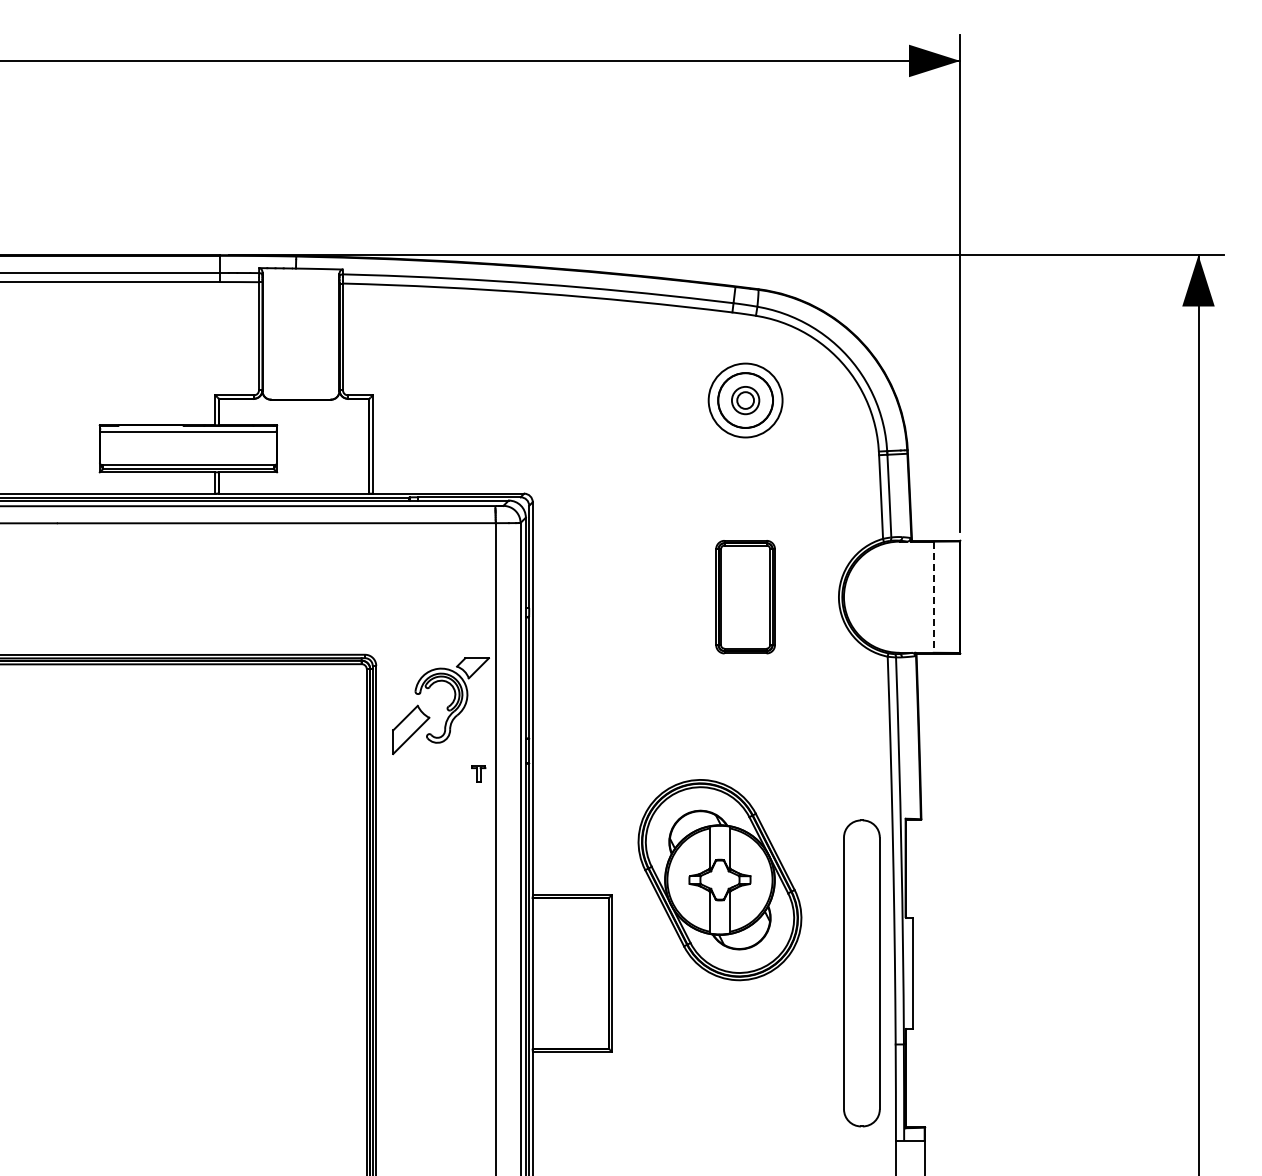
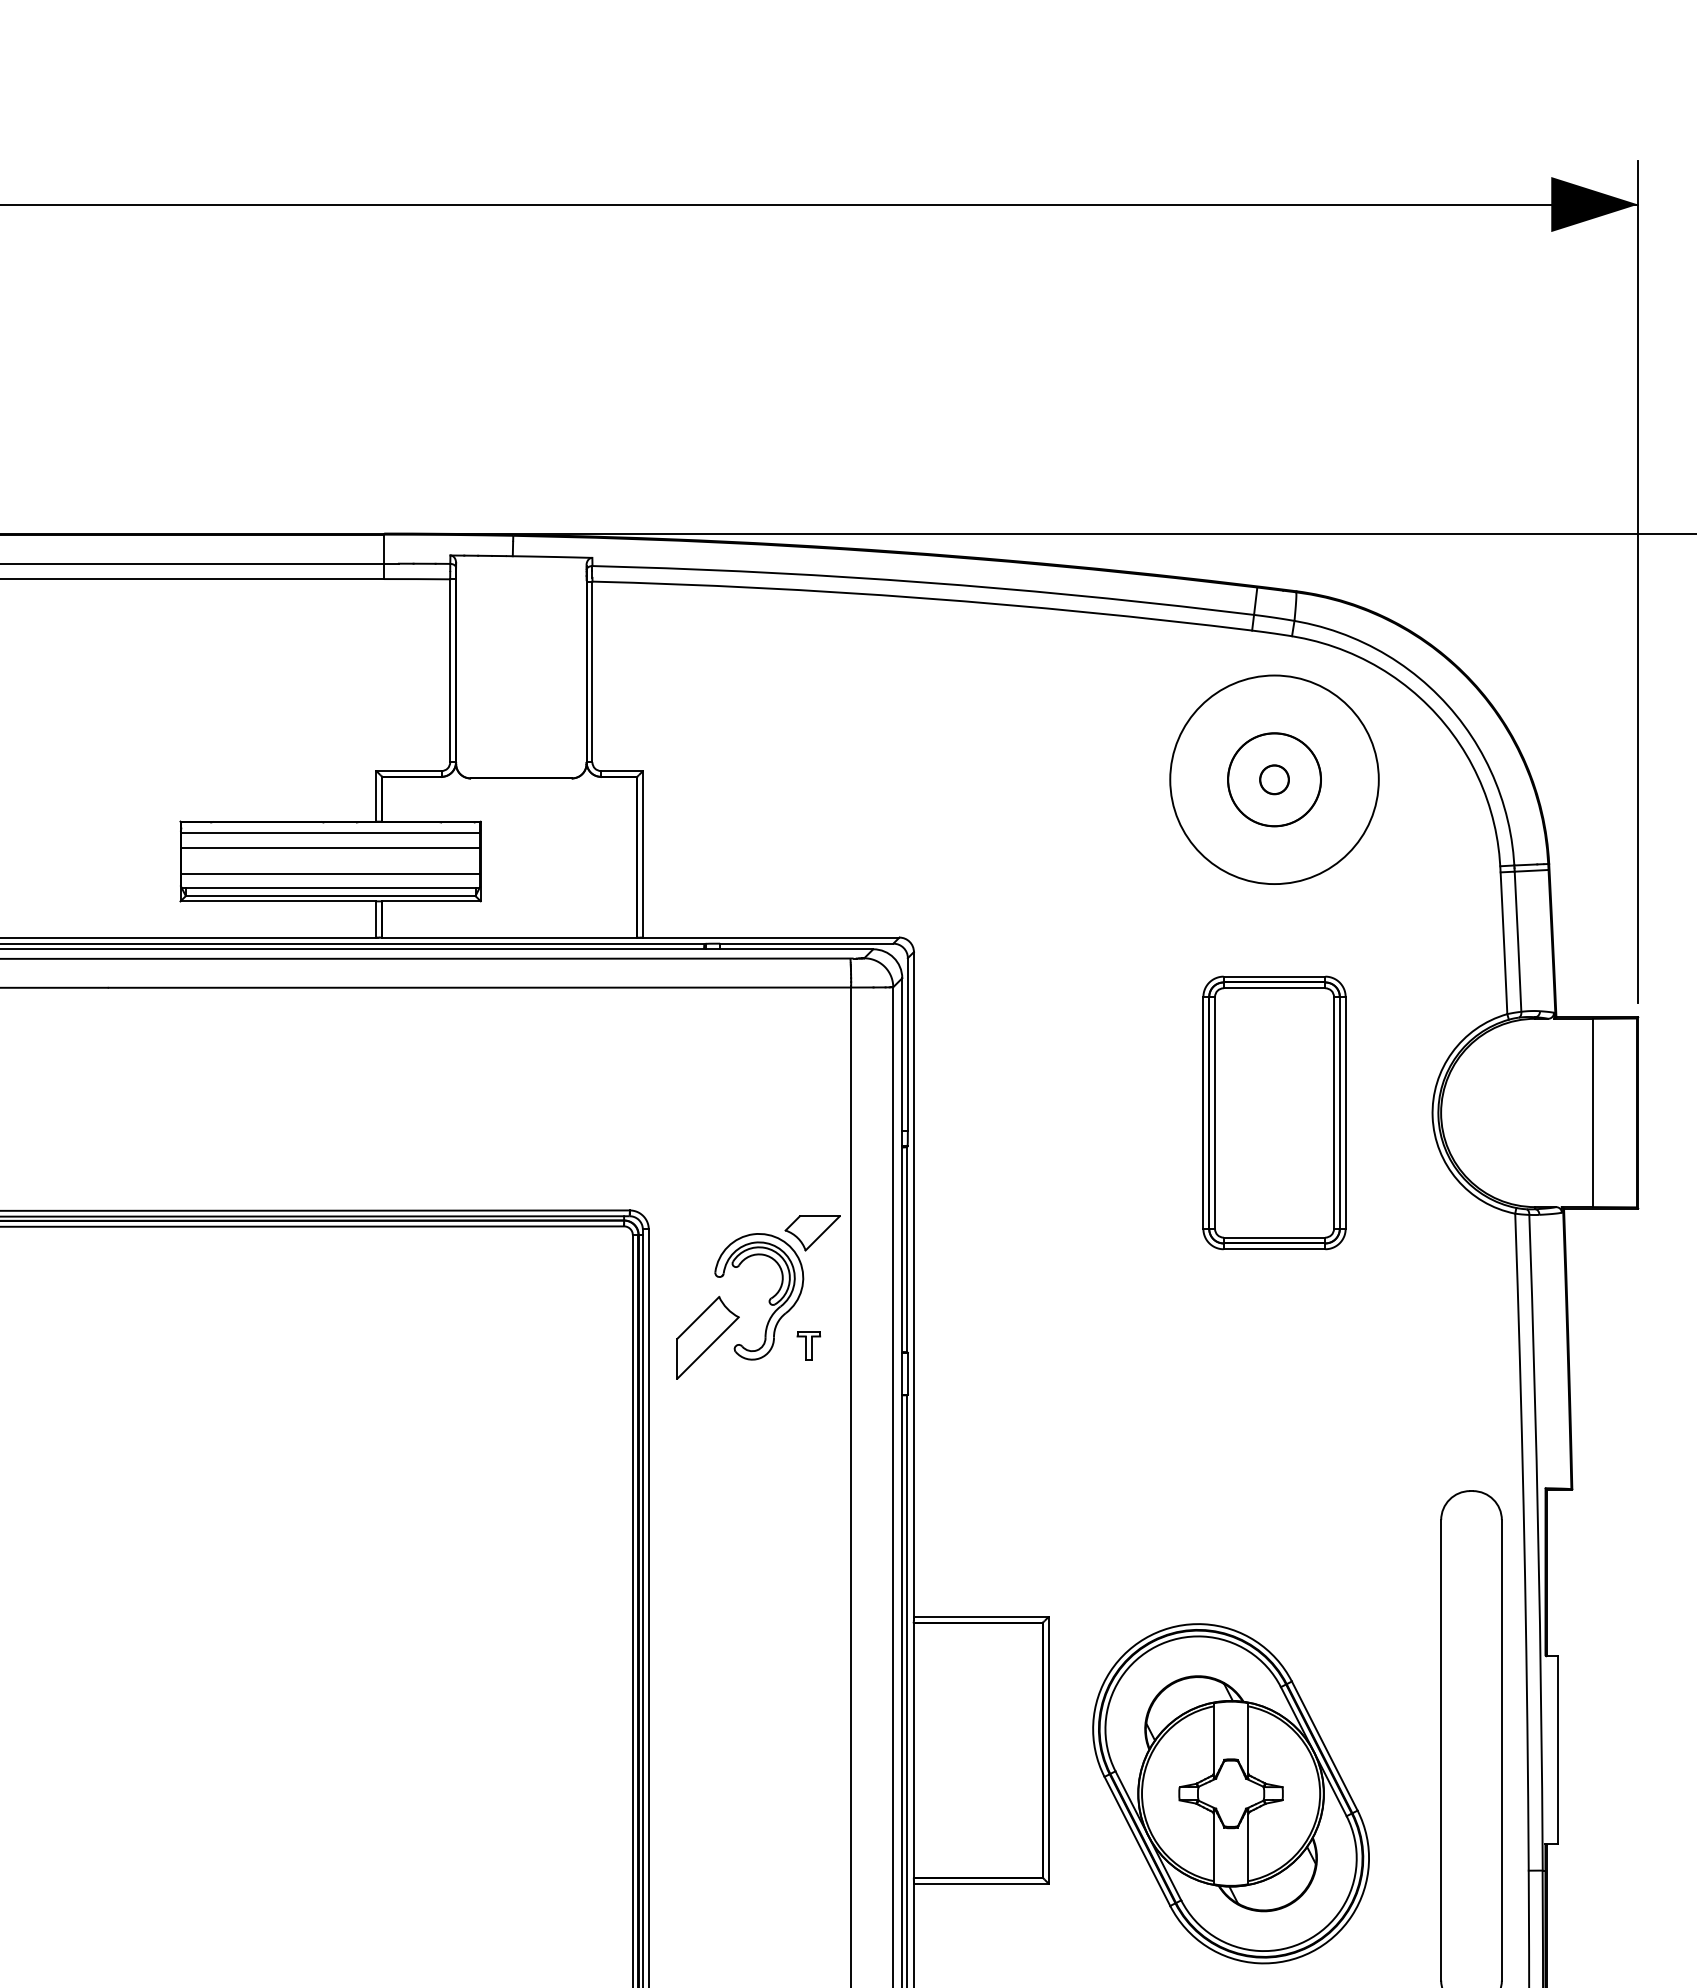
circle: (745, 400) -> (1274, 779), size x0.62
circle: (745, 400) -> (1274, 779), size x1.67
line: (188, 440) -> (330, 847), added
line: (188, 456) -> (330, 874), added
part: (745, 596) -> (1274, 1111), size x1.43
line: (933, 597) -> (1592, 1113), dashed -> solid
part: (478, 773) -> (808, 1345), moved
part: (719, 880) -> (1230, 1794), moved

